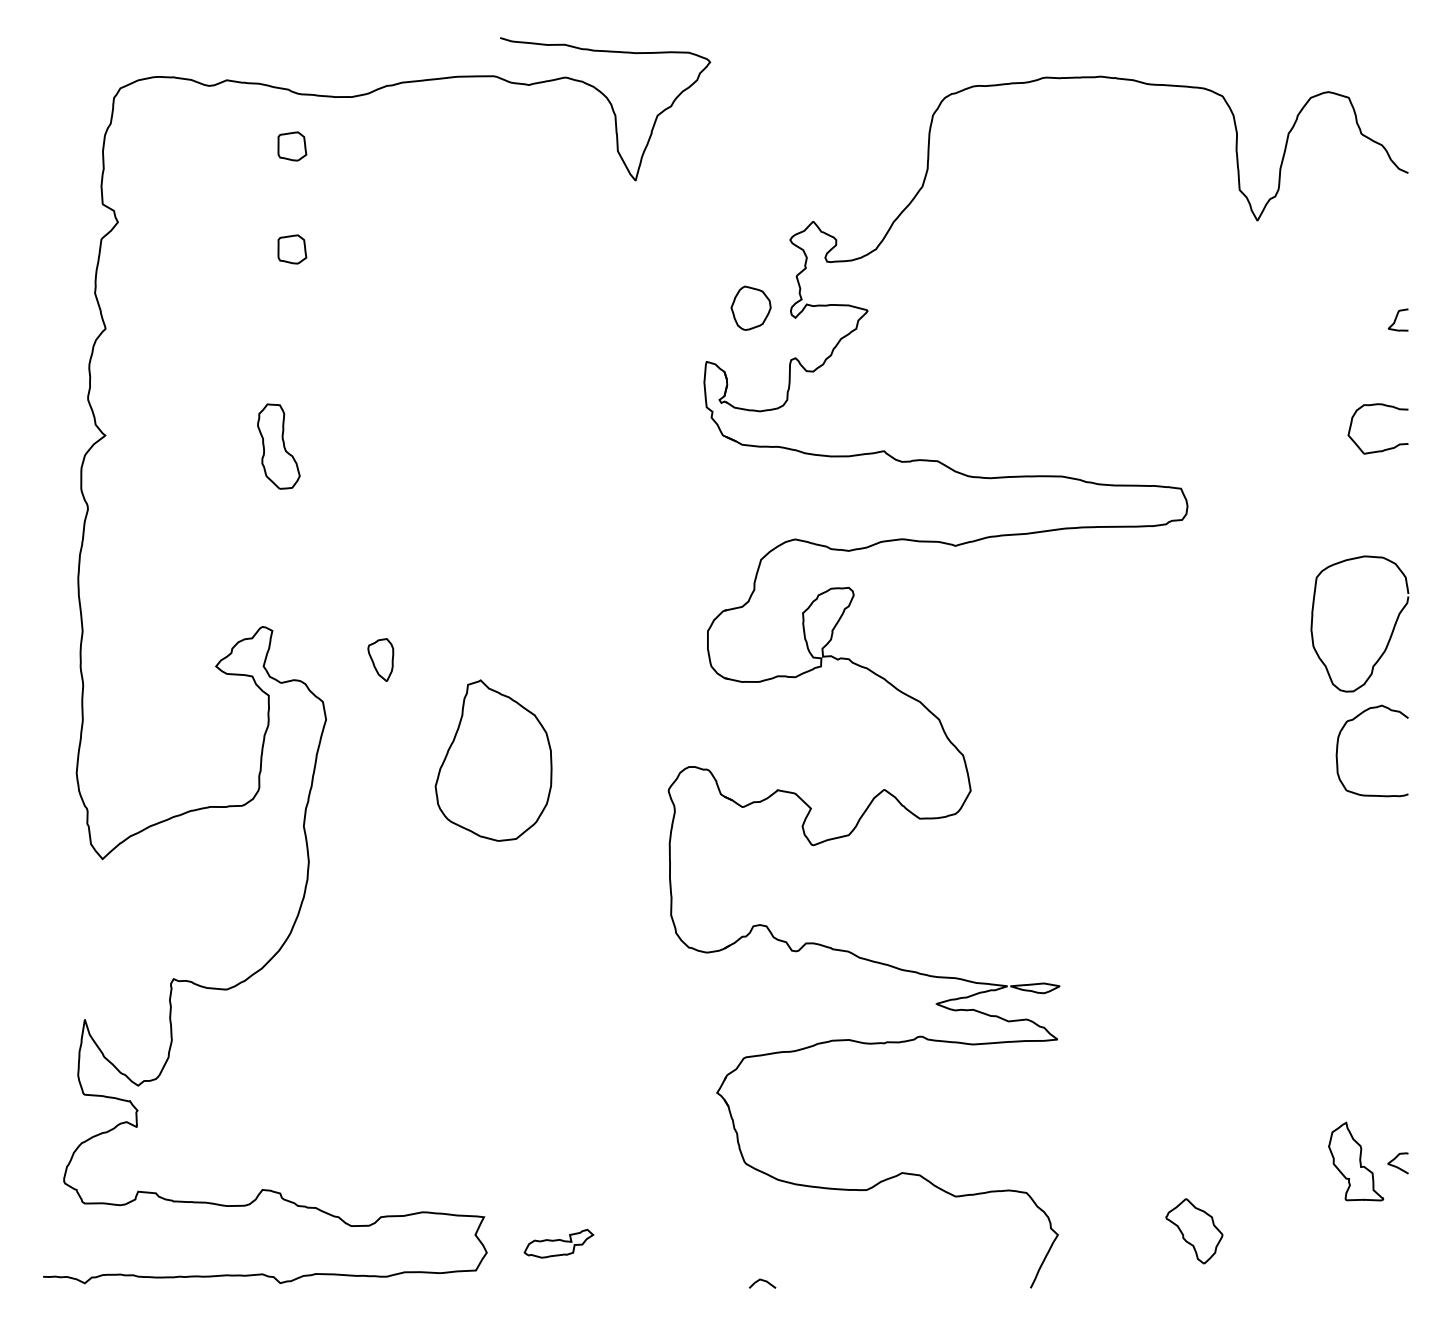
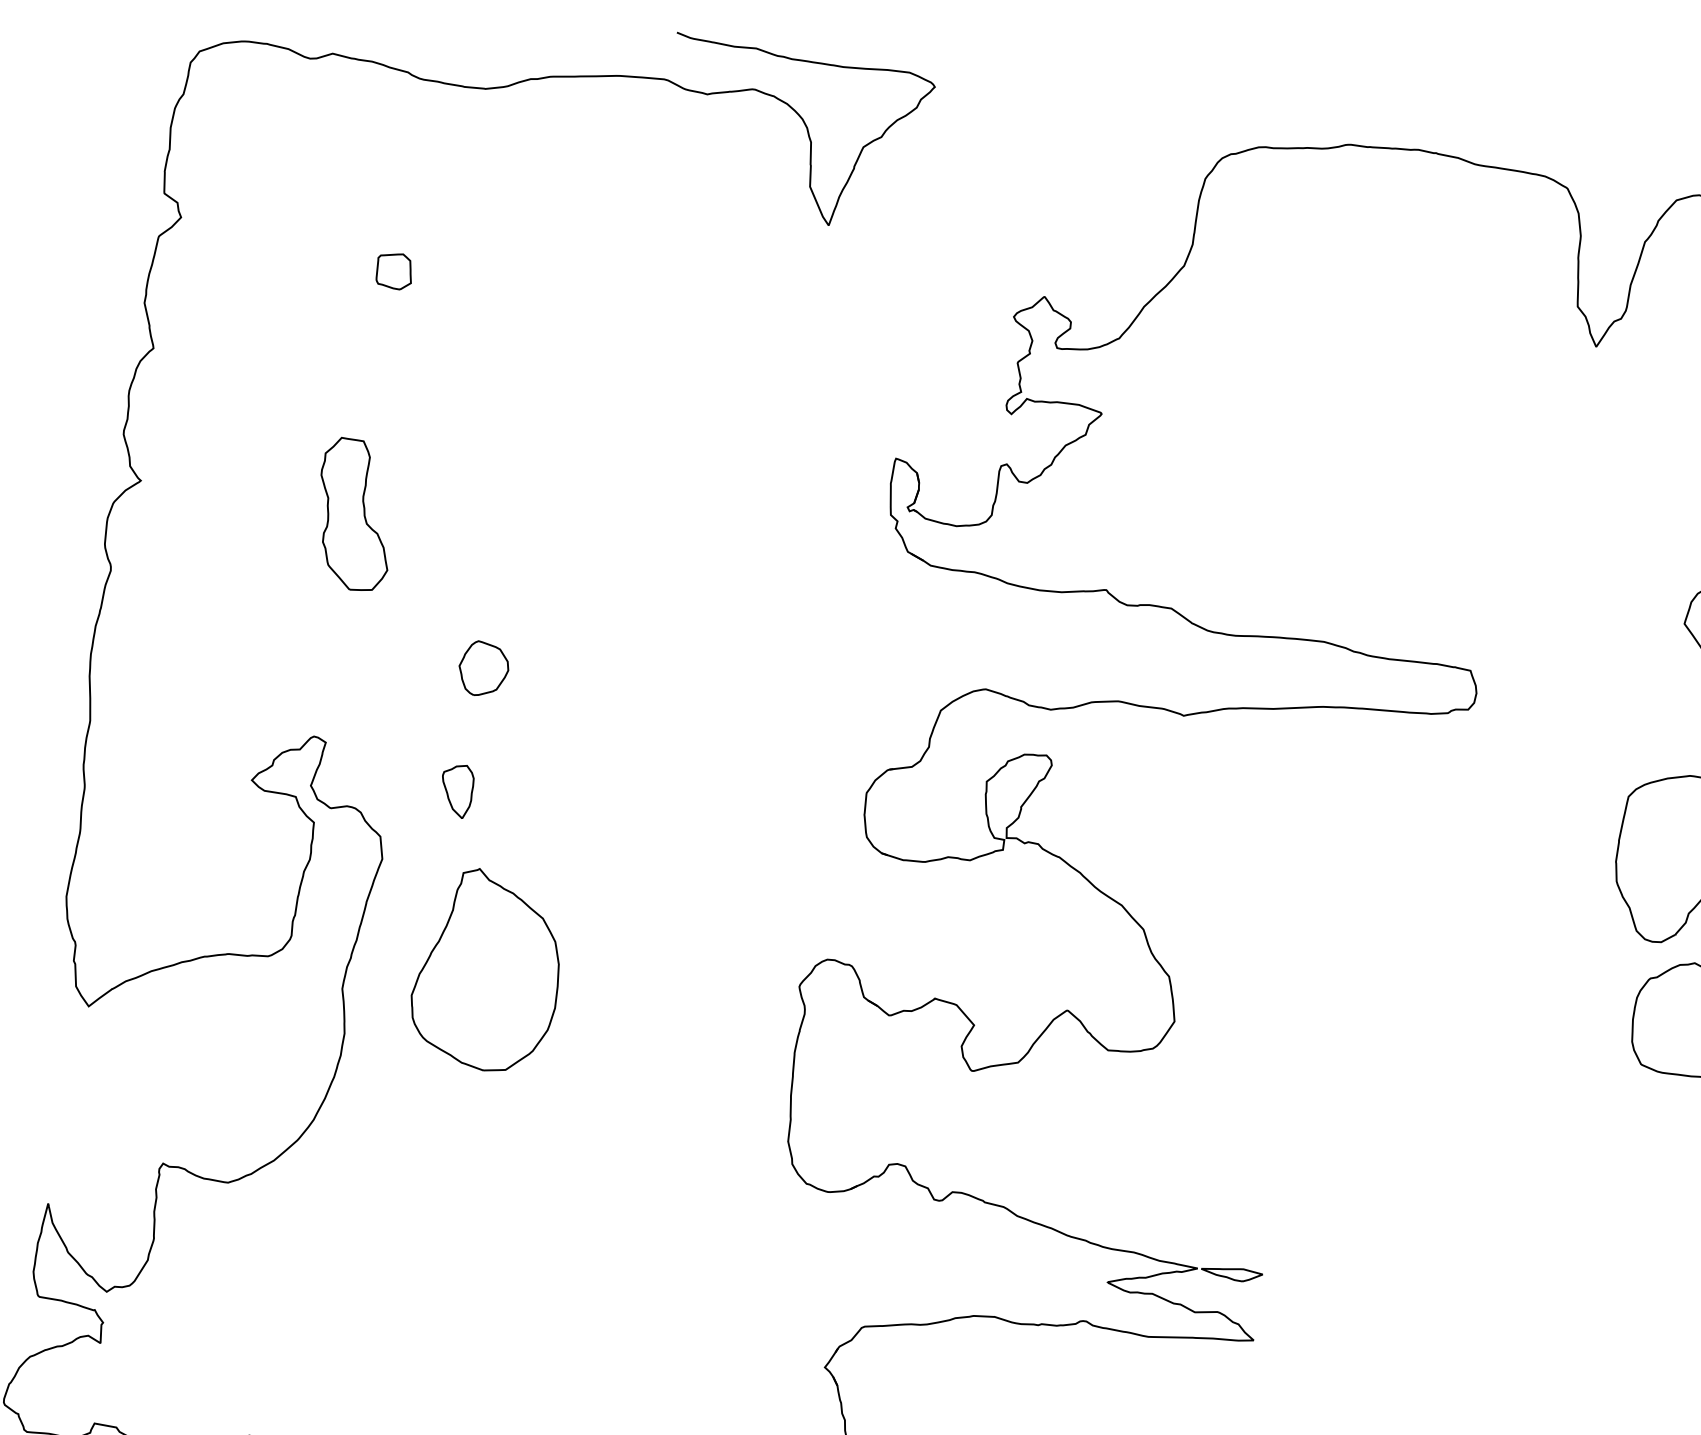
part: (292, 146) -> (406, 143), removed
part: (750, 307) -> (483, 667), moved
part: (278, 446) -> (354, 514), size x1.43
part: (493, 760) -> (486, 969), moved

